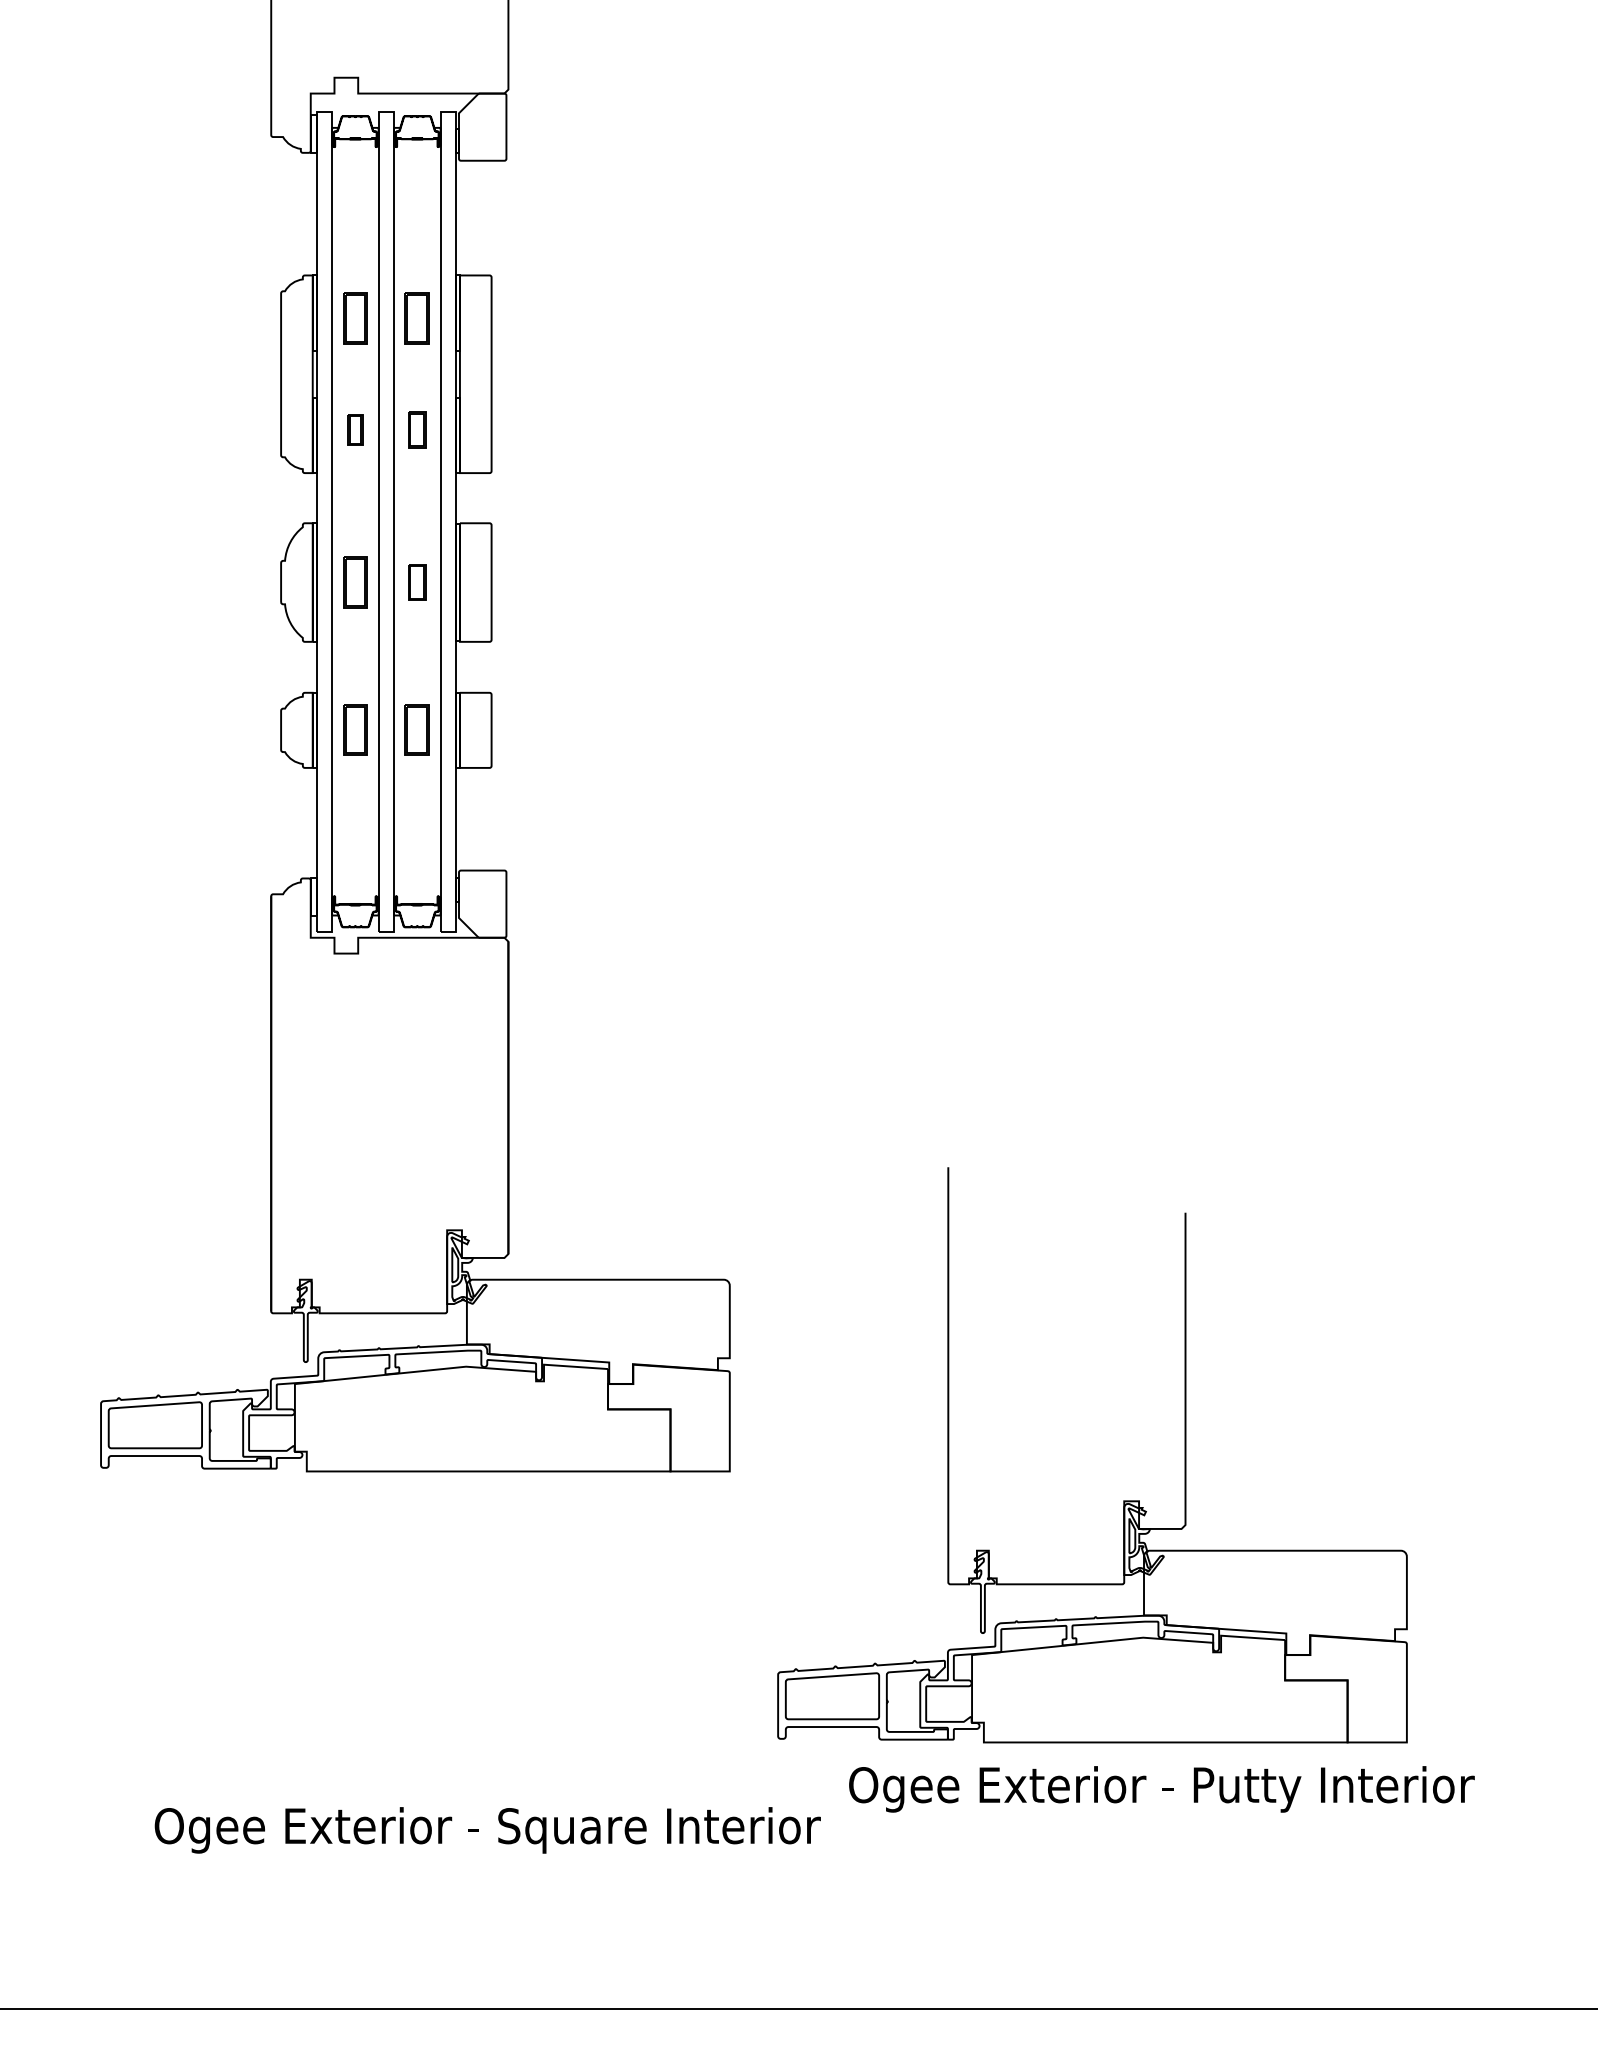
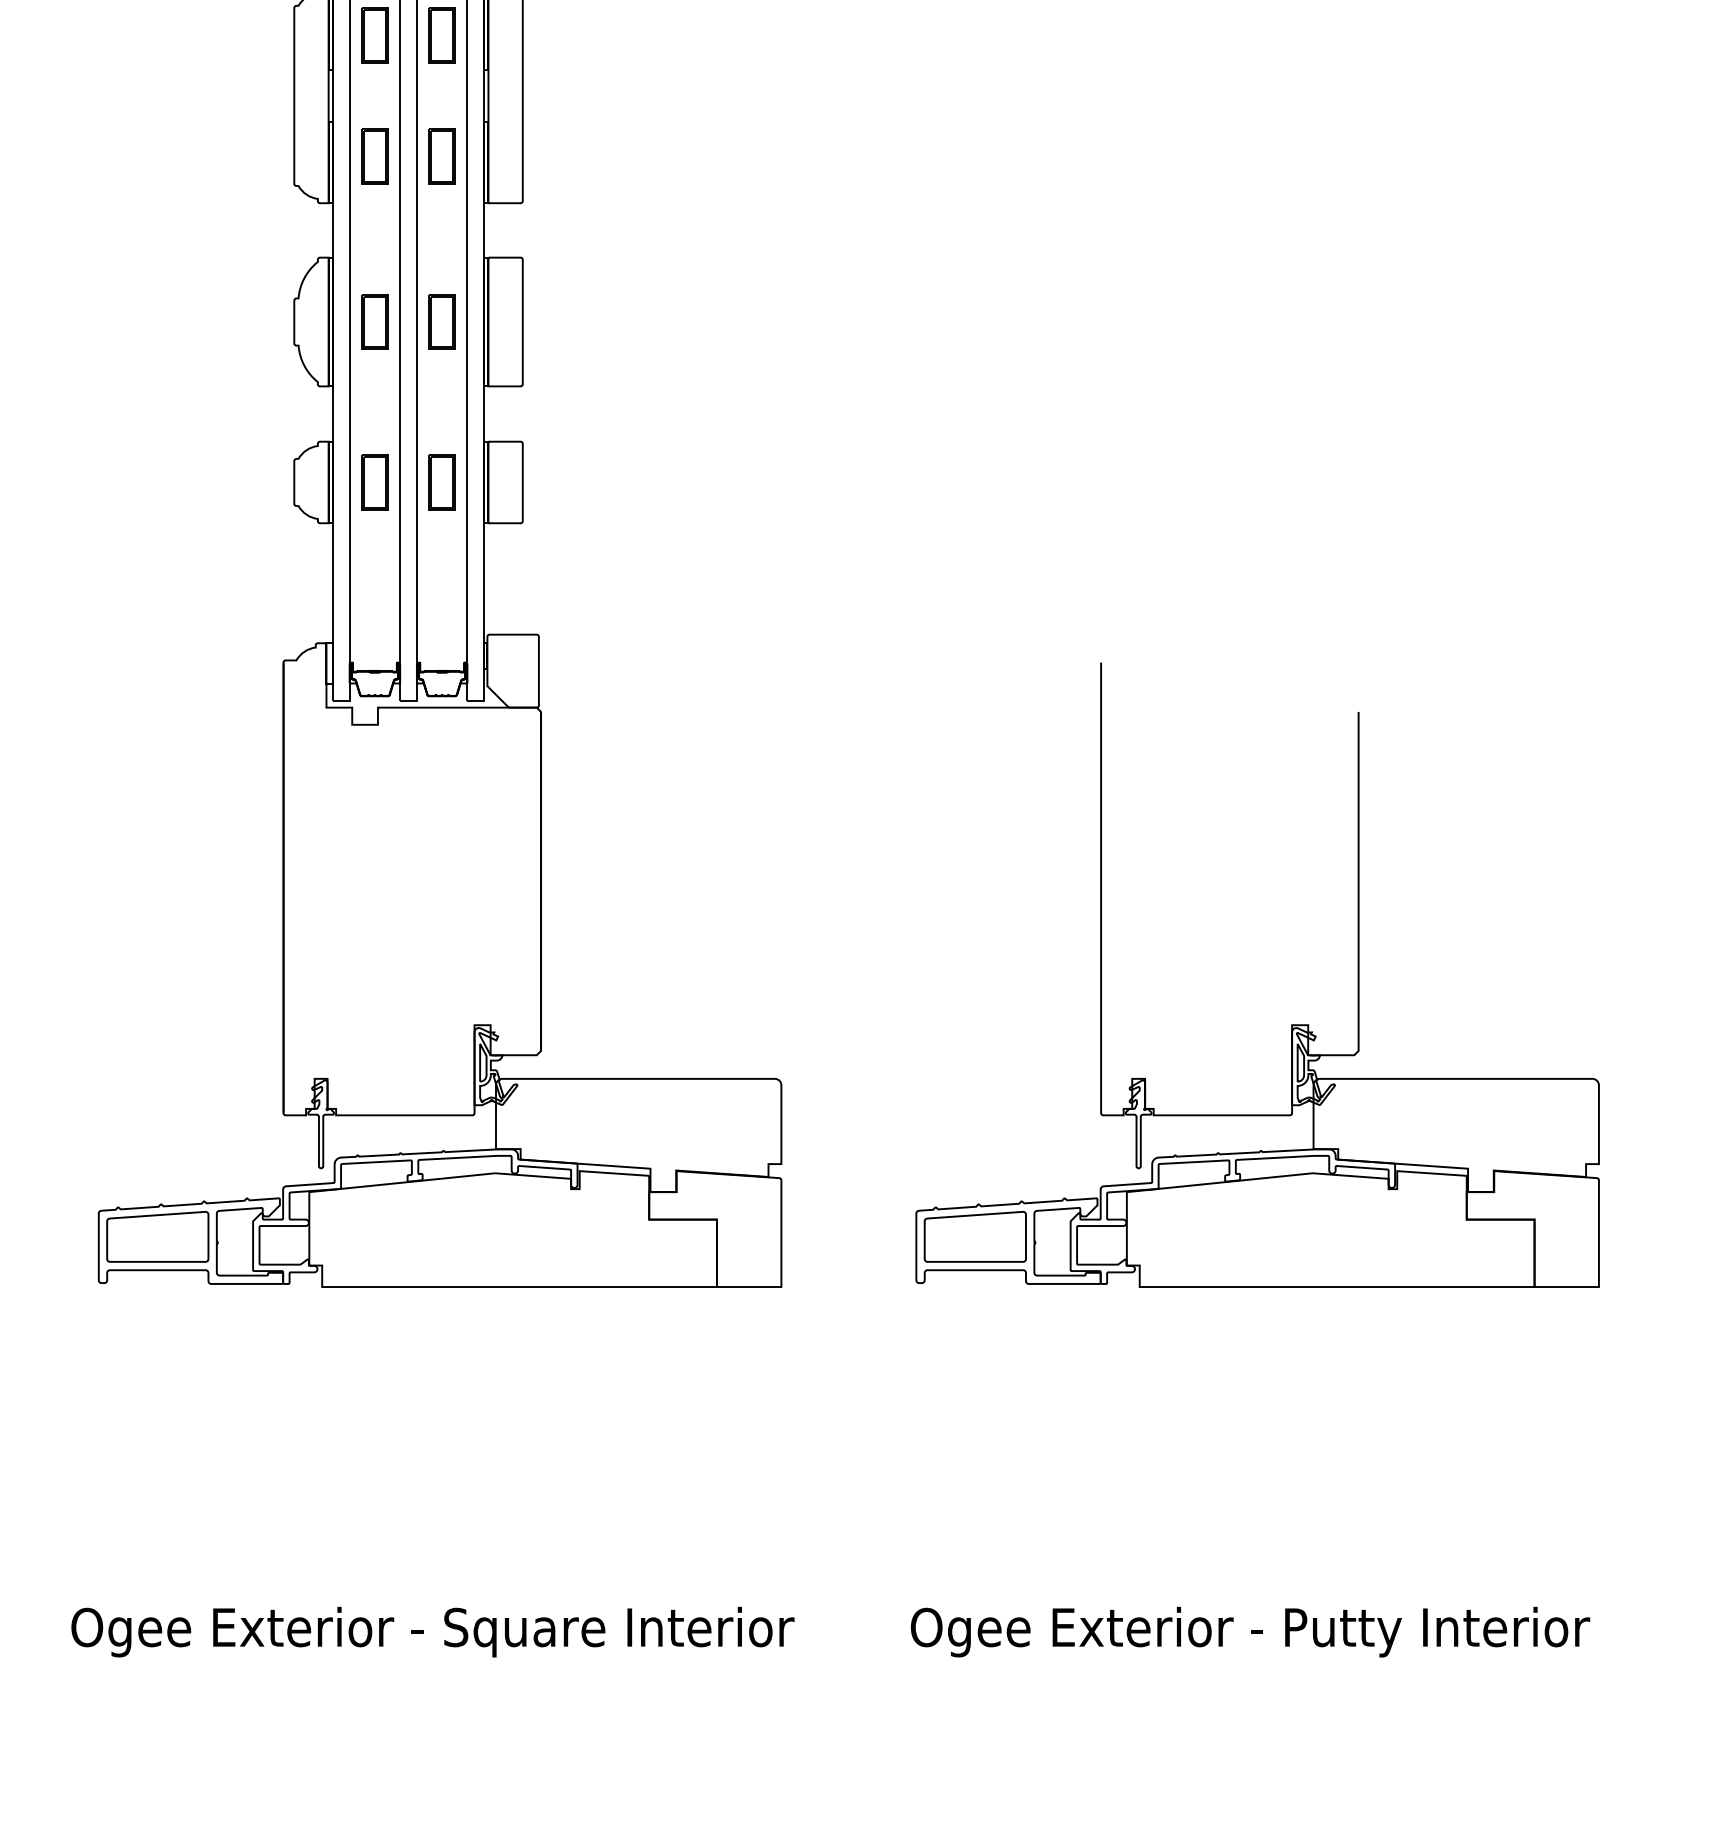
part: (355, 429) -> (375, 155), size x1.67
part: (416, 429) -> (441, 155), size x1.43
part: (416, 582) -> (441, 321), size x1.43
part: (1123, 1500) -> (1291, 1024), moved
text: (487, 1830) -> (432, 1632), moved

